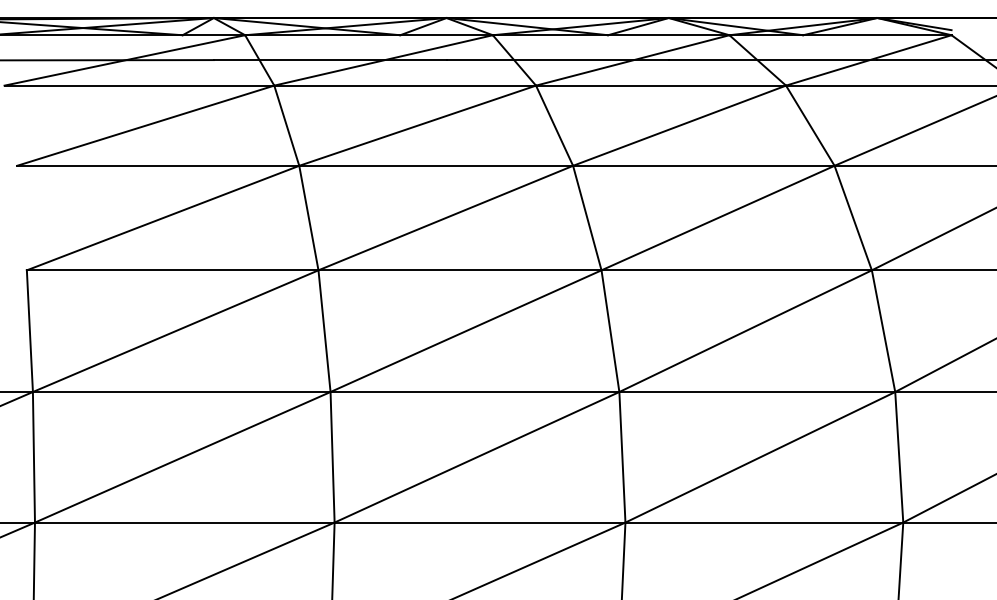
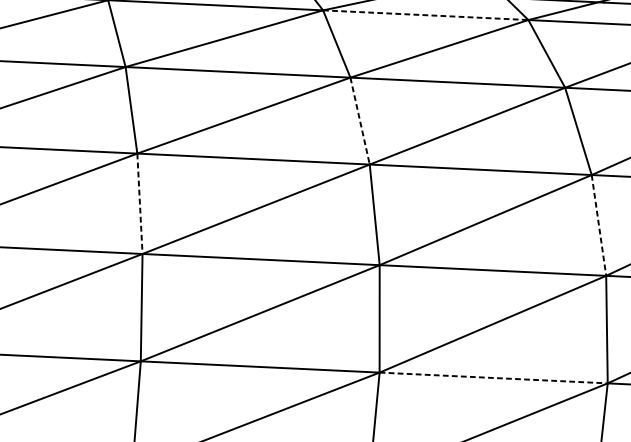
line: (661, 85) -> (426, 15), solid -> dashed
line: (587, 218) -> (360, 121), solid -> dashed
line: (324, 331) -> (139, 204), solid -> dashed
line: (883, 331) -> (598, 225), solid -> dashed
line: (764, 522) -> (493, 377), solid -> dashed

